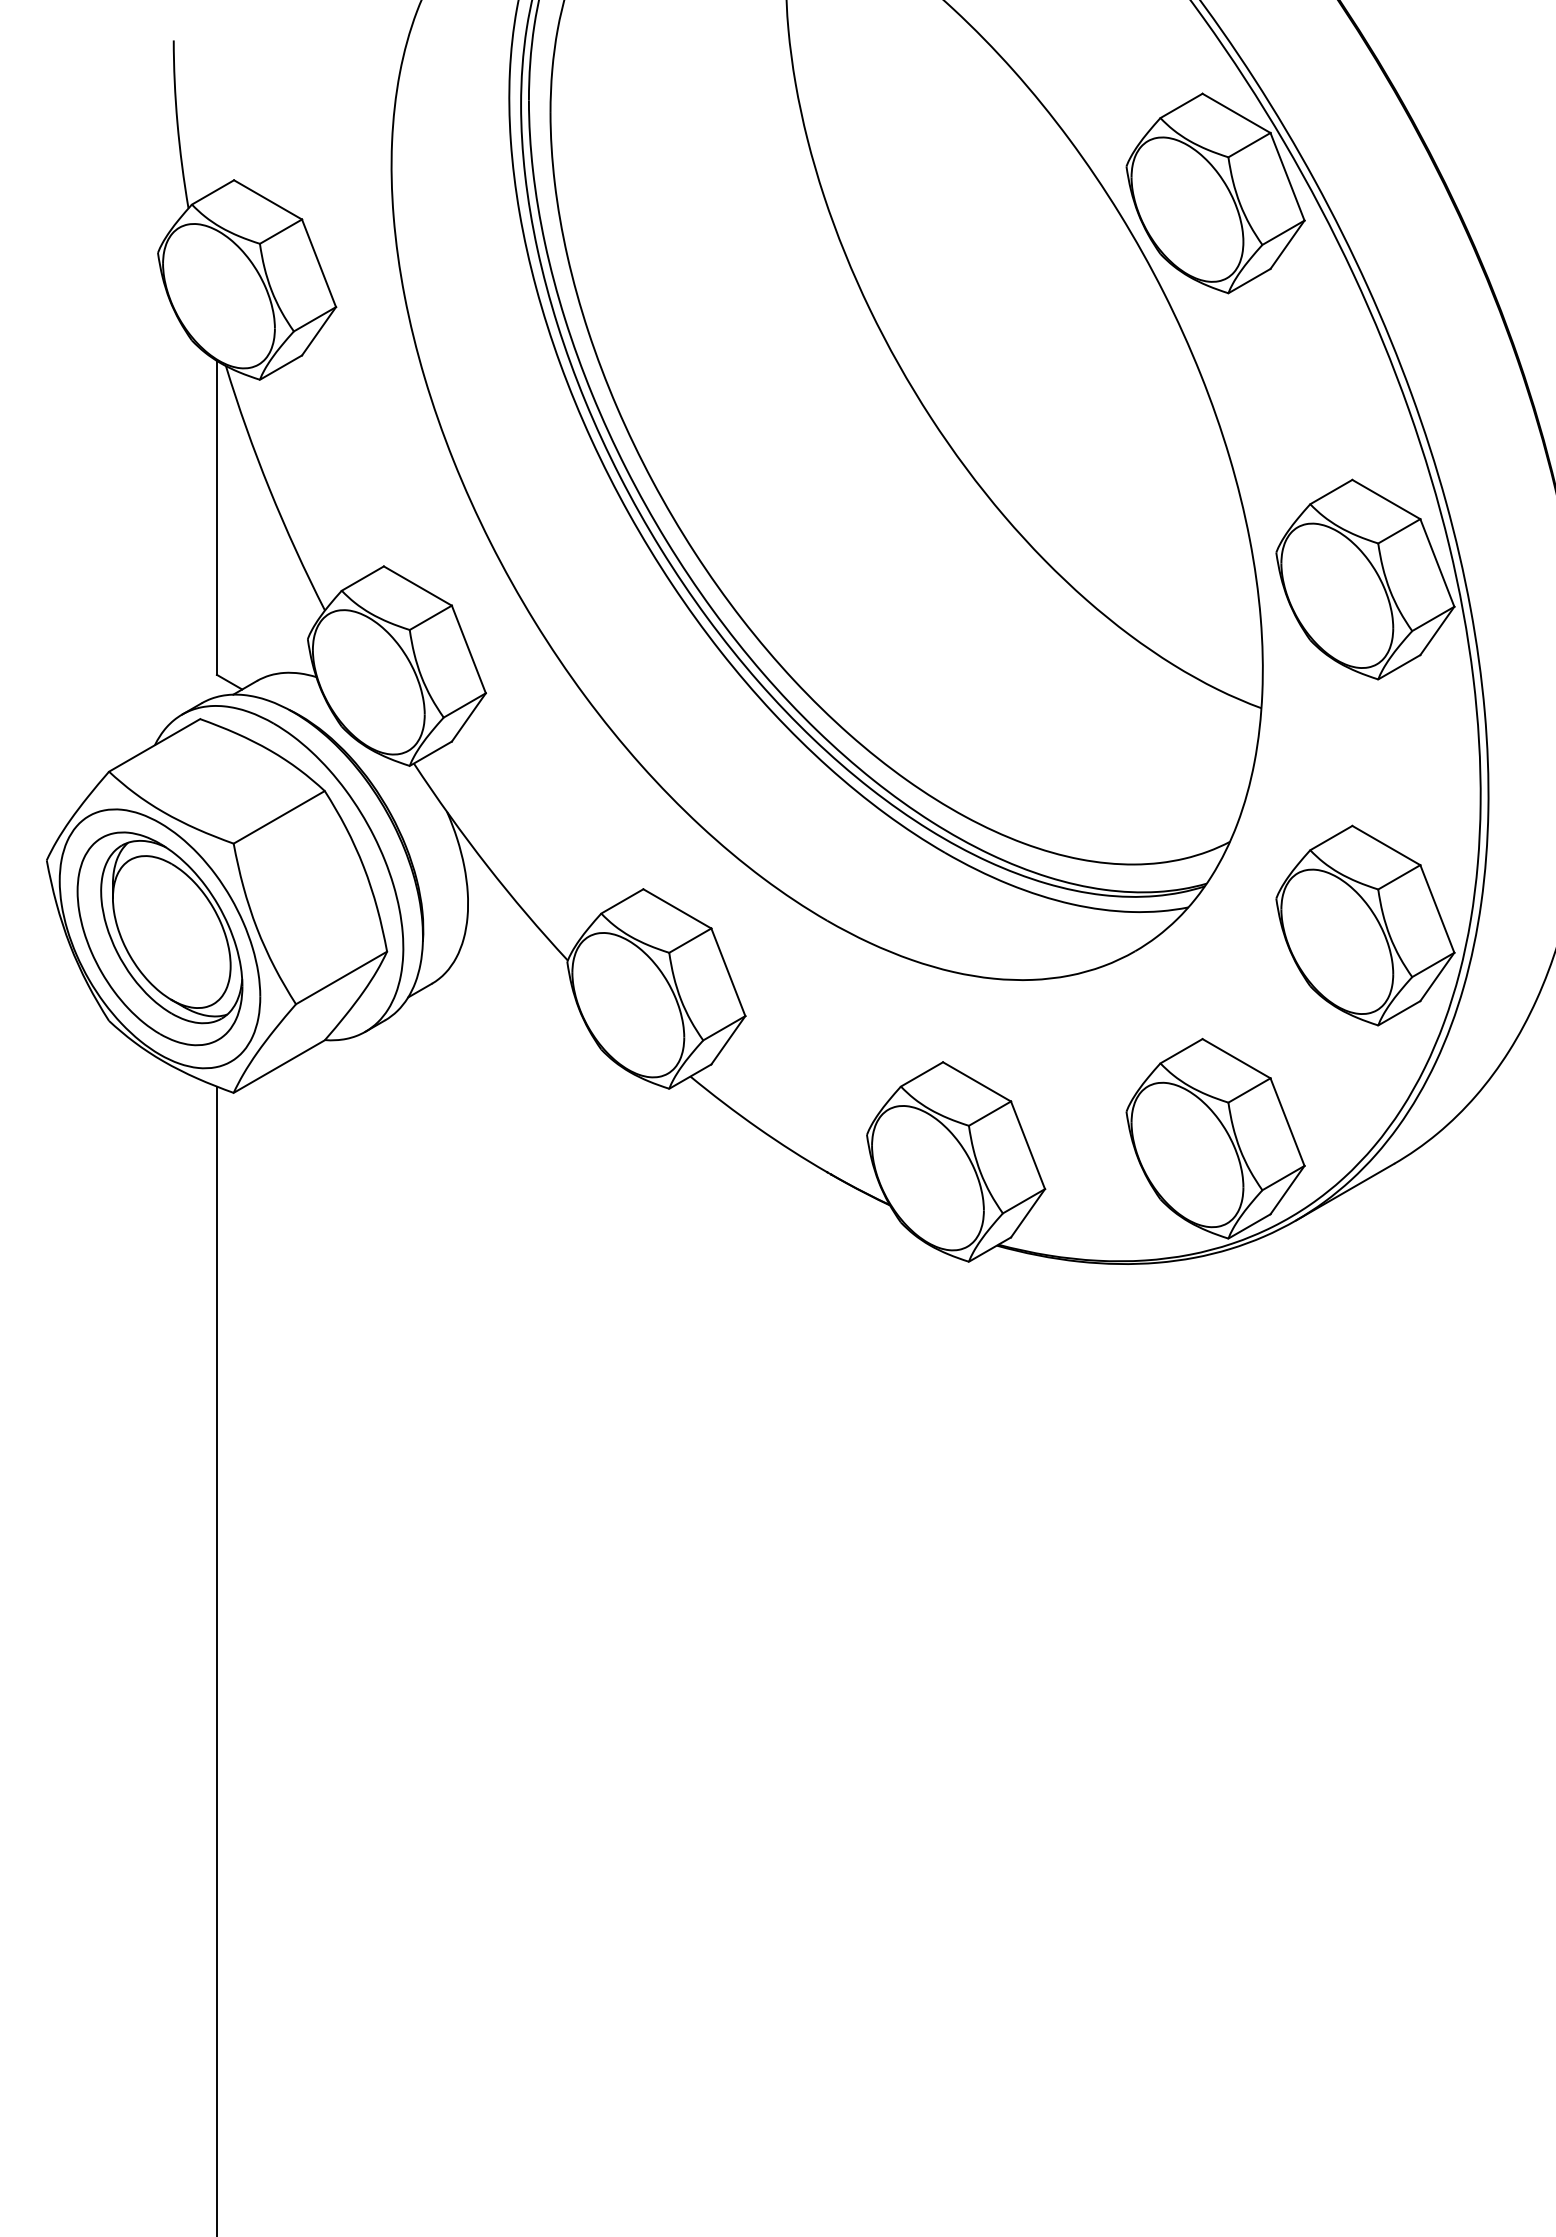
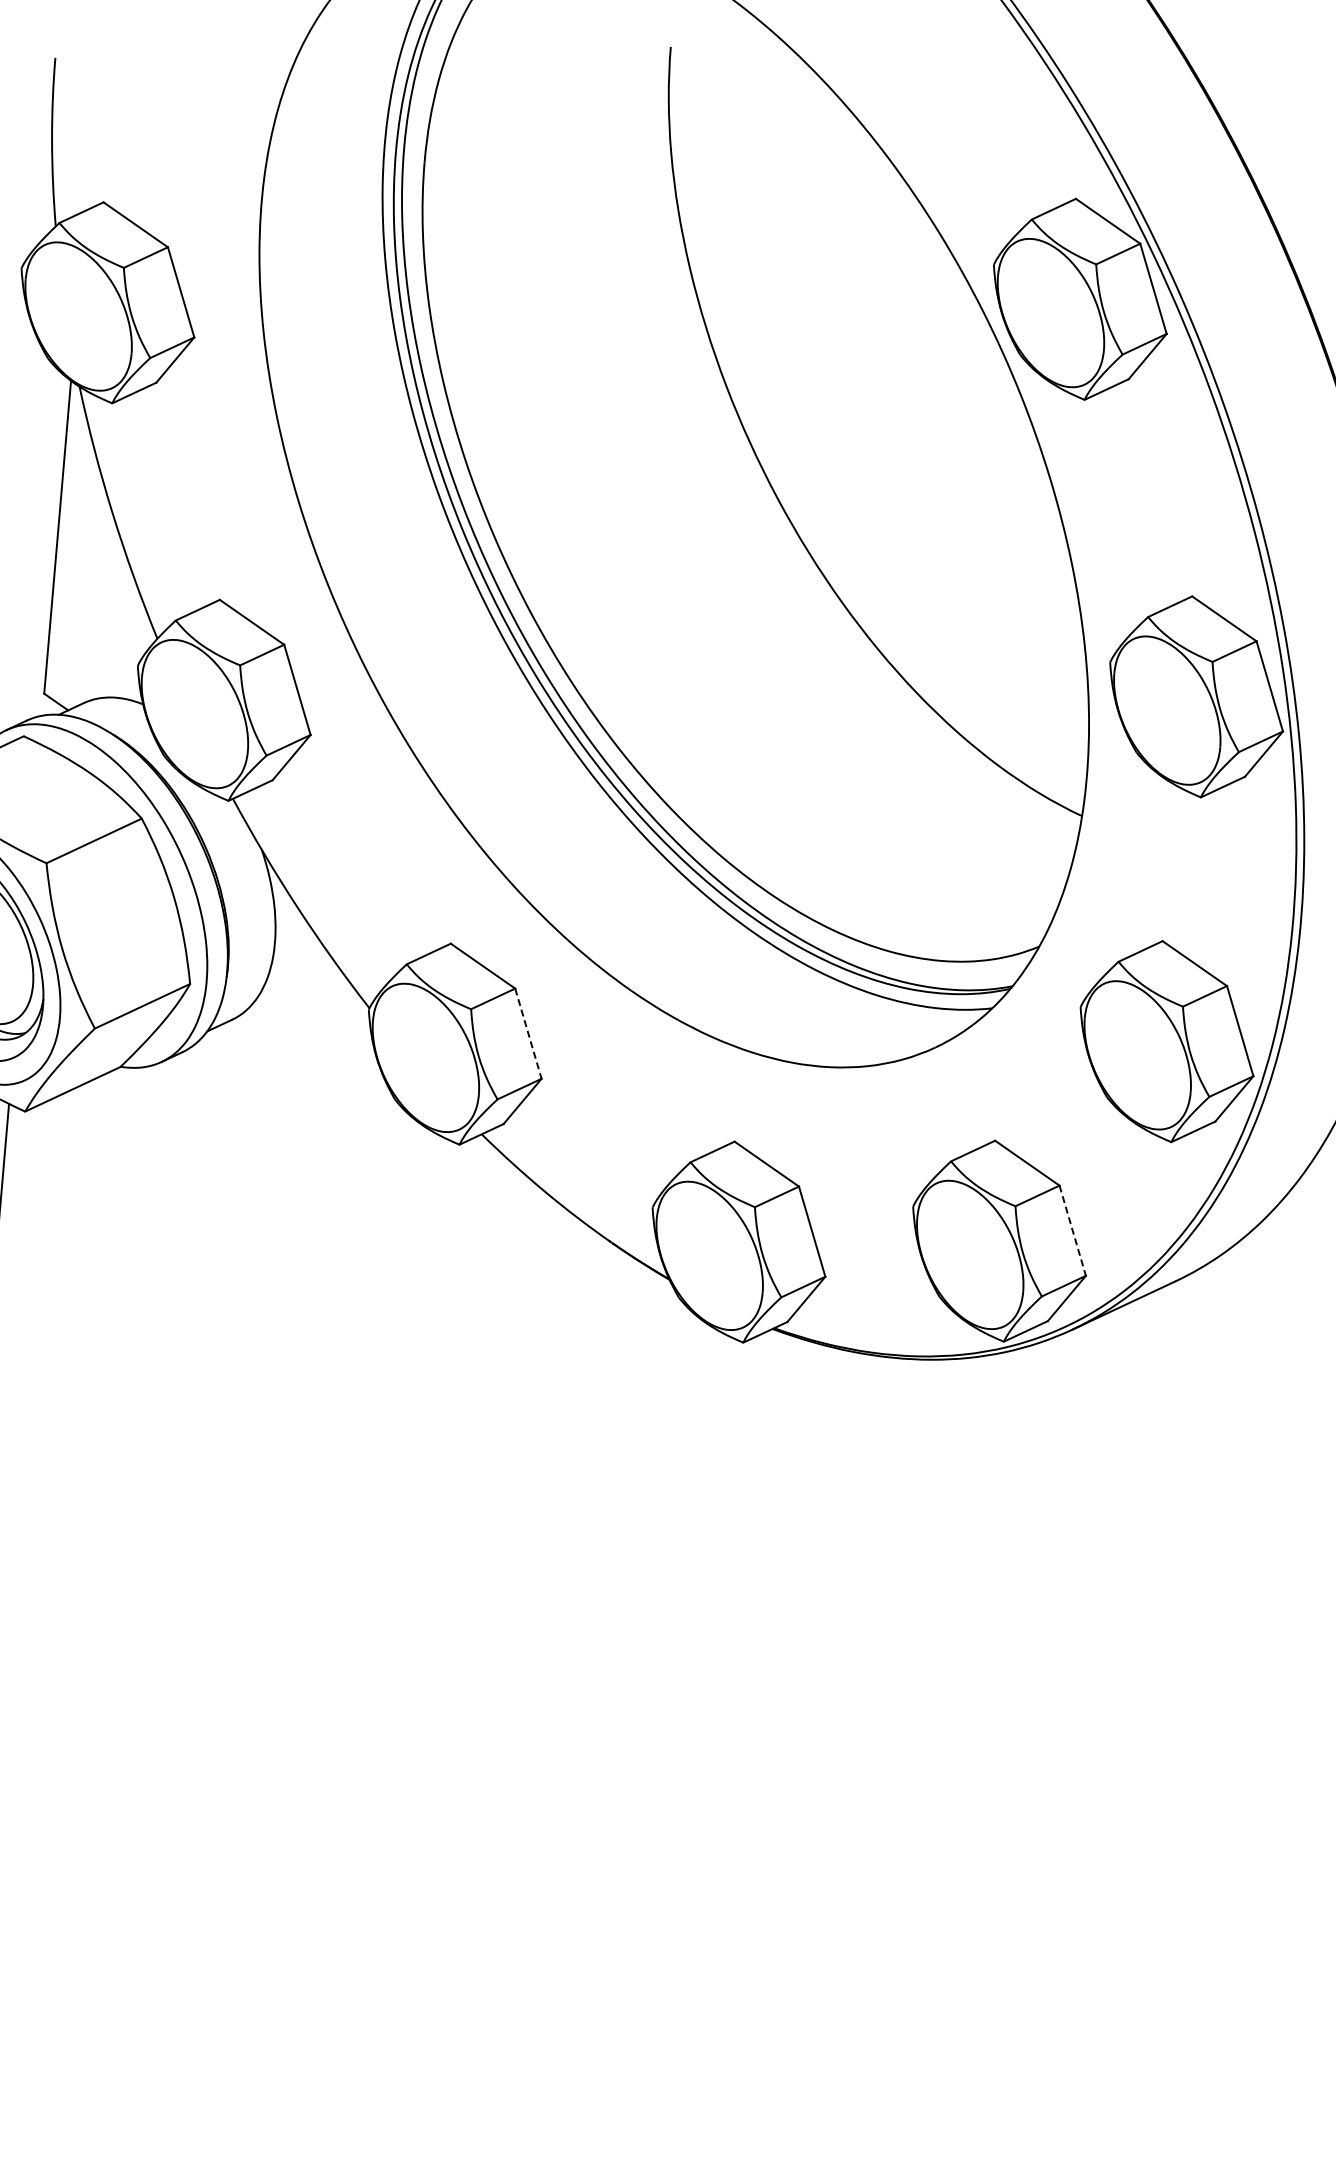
line: (728, 972) -> (528, 1033), solid -> dashed
line: (1287, 1122) -> (1072, 1231), solid -> dashed

